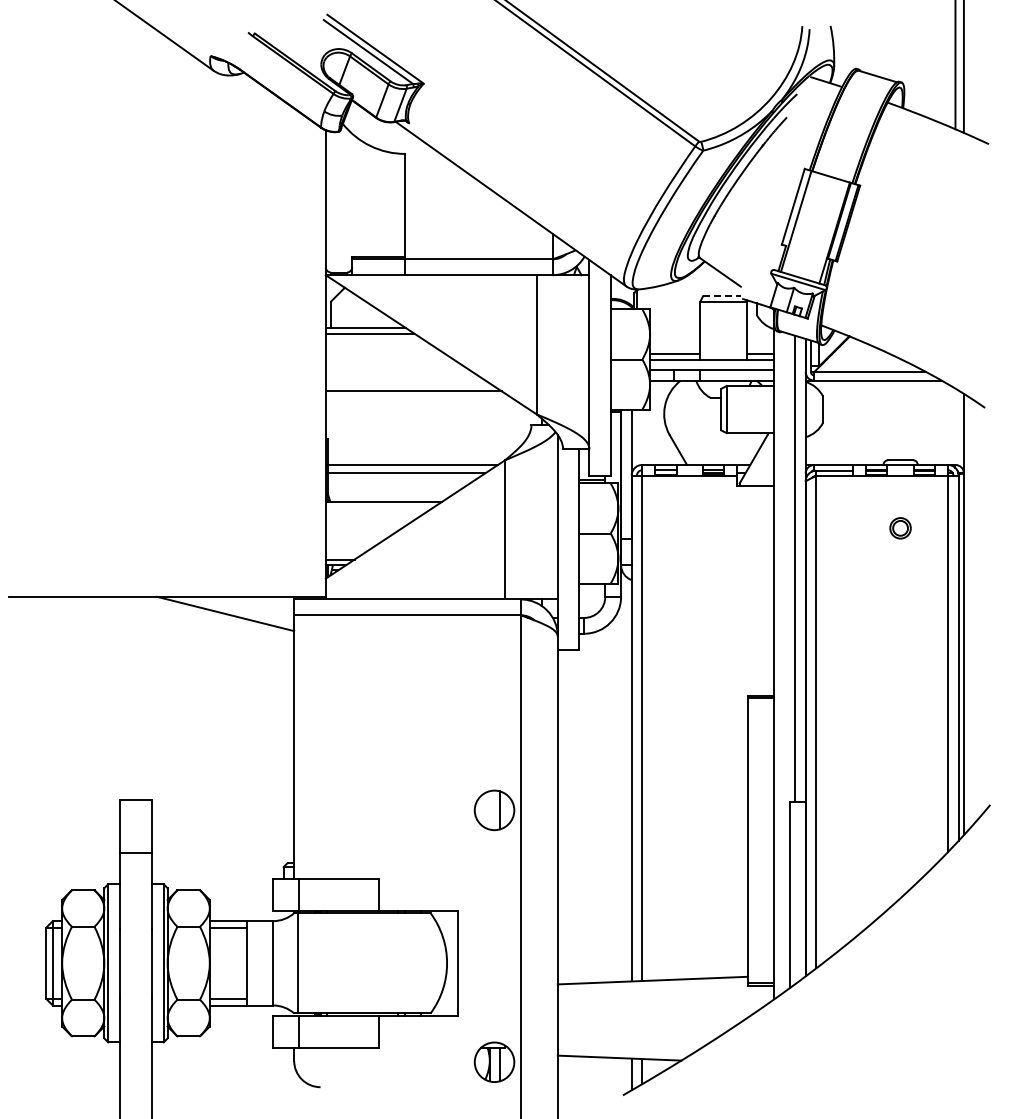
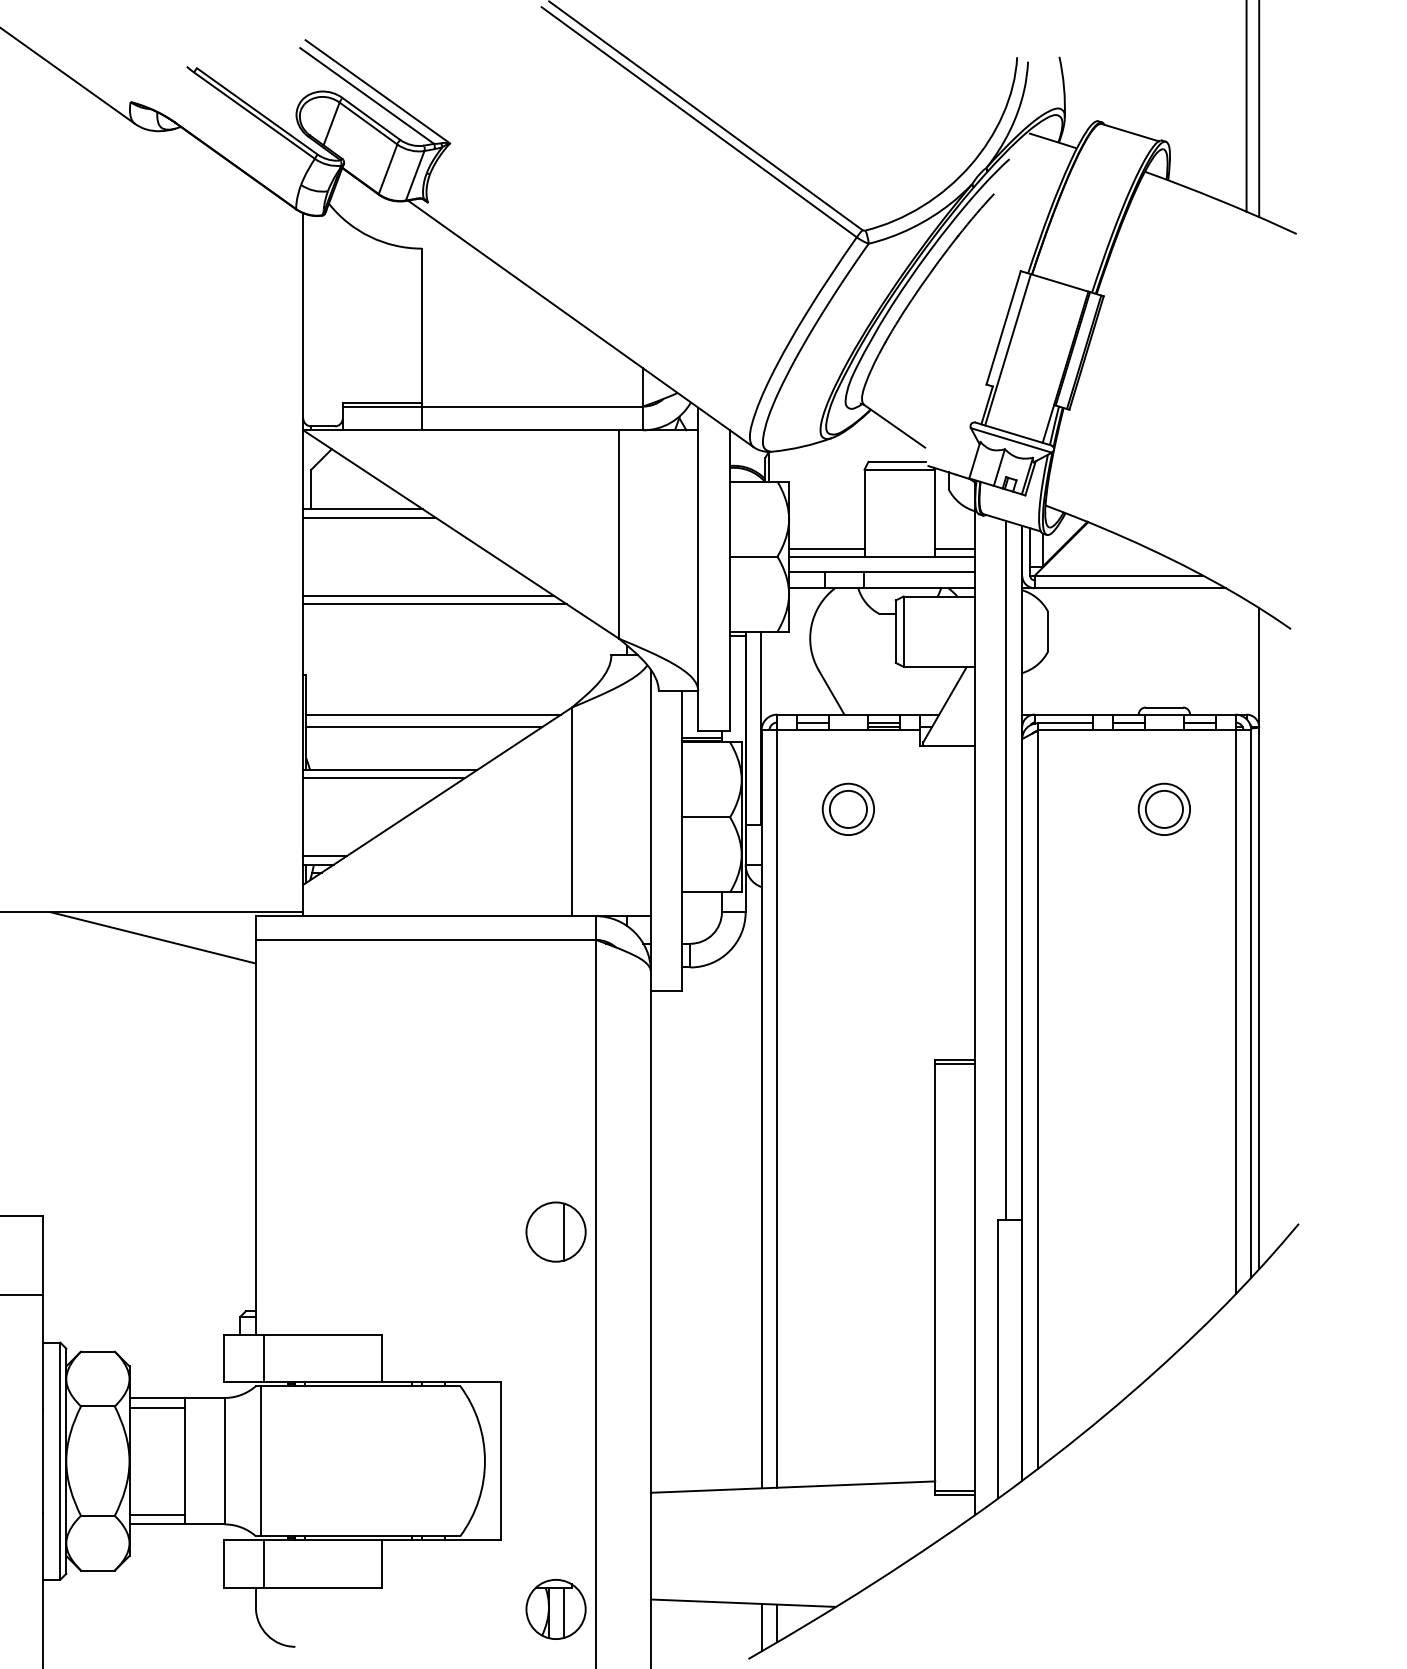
line: (722, 296) -> (897, 462), dashed -> solid
line: (408, 385) -> (427, 595), added
line: (379, 507) -> (383, 778), added
part: (689, 528) -> (848, 809), added
part: (900, 528) -> (1164, 809), size x1.67

